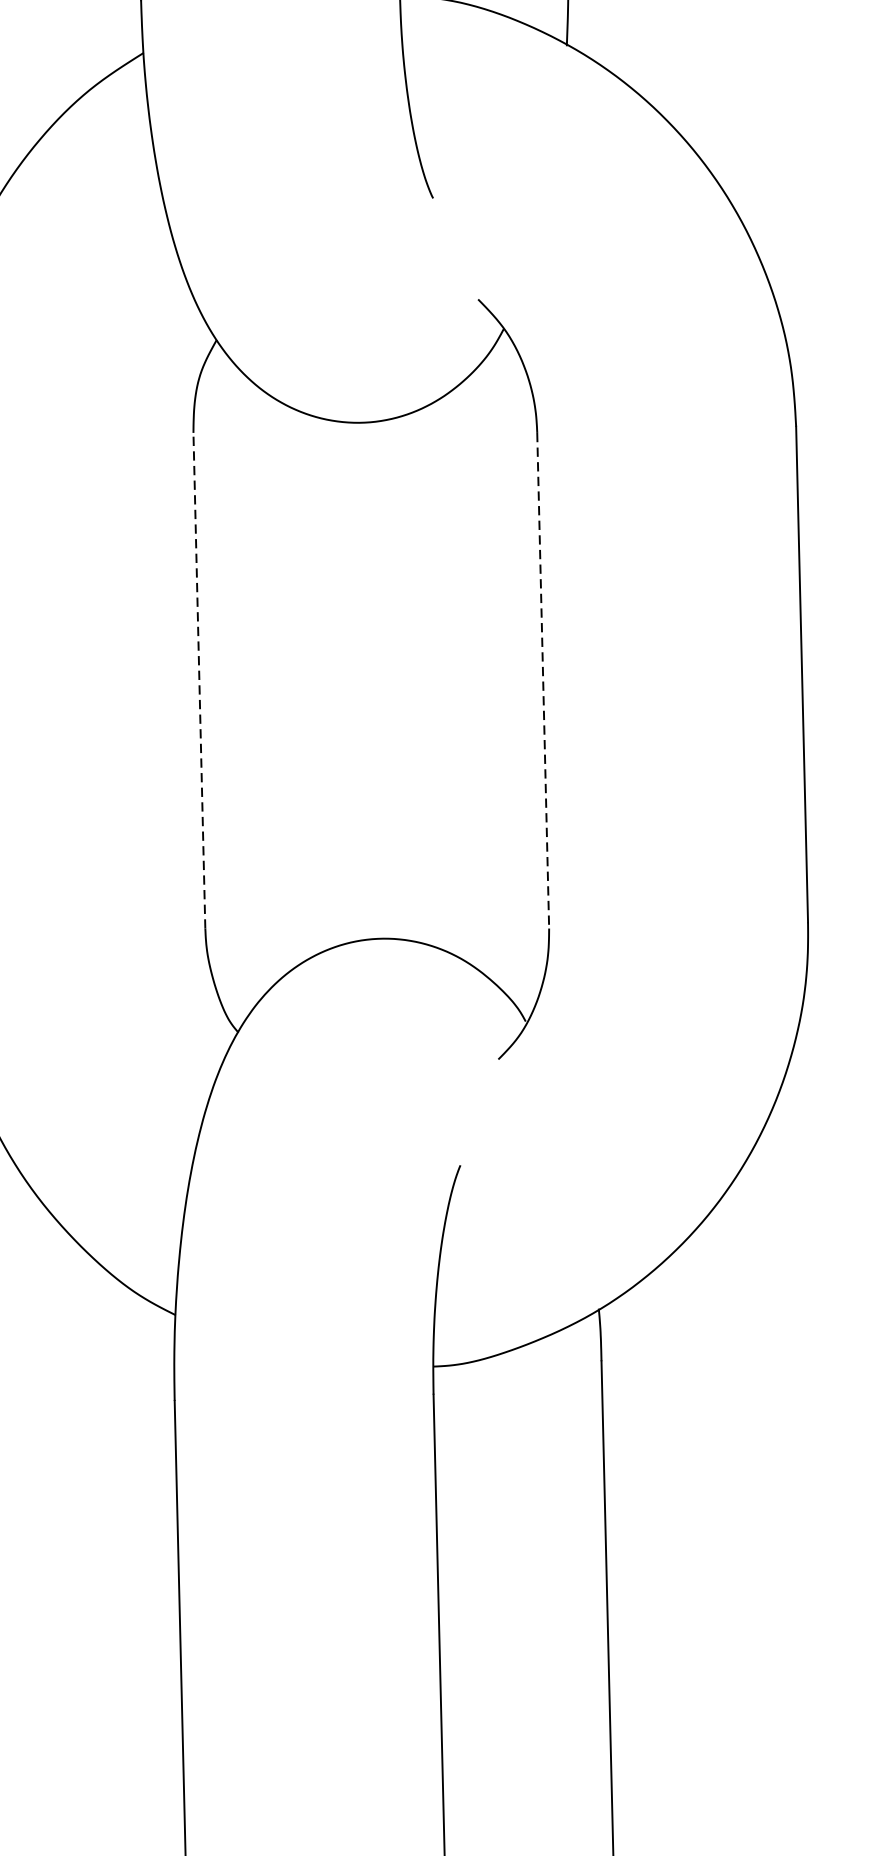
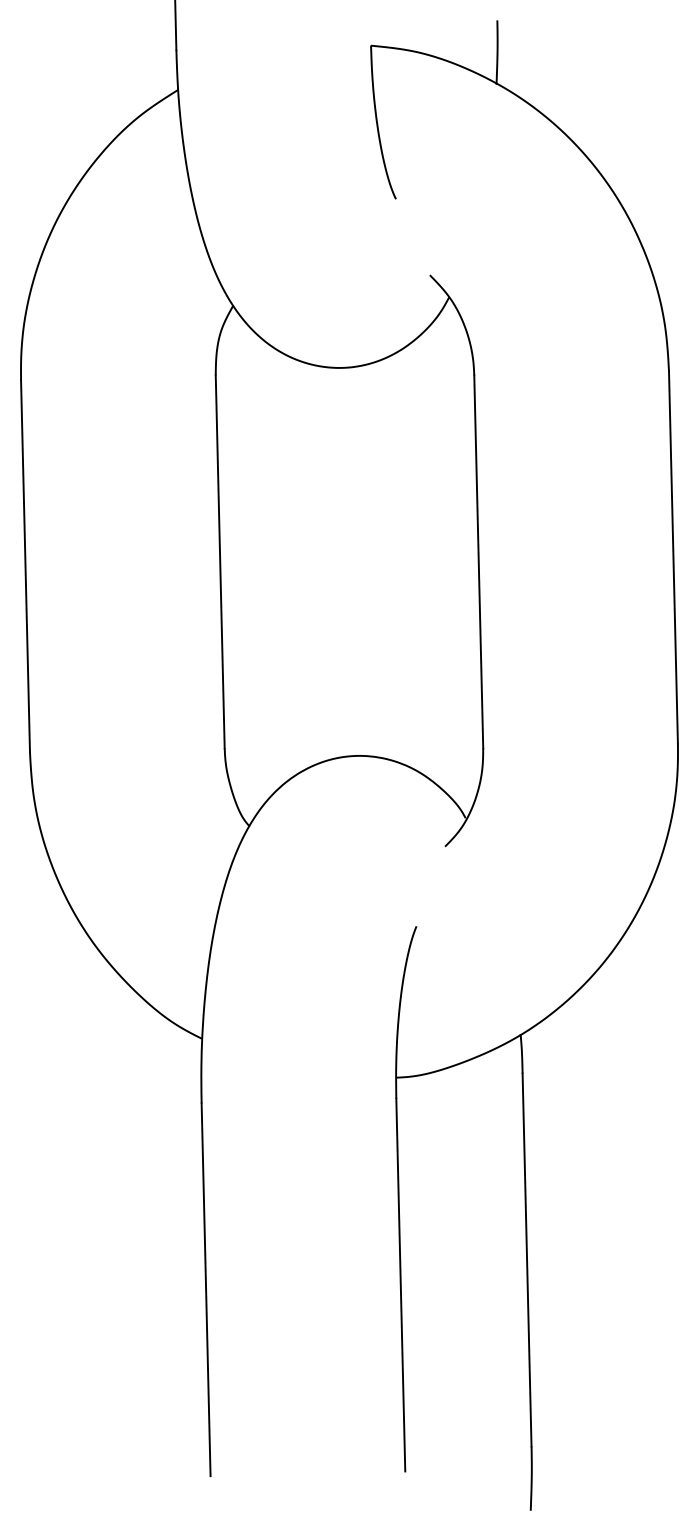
line: (199, 680) -> (220, 561), dashed -> solid
line: (542, 681) -> (478, 562), dashed -> solid

